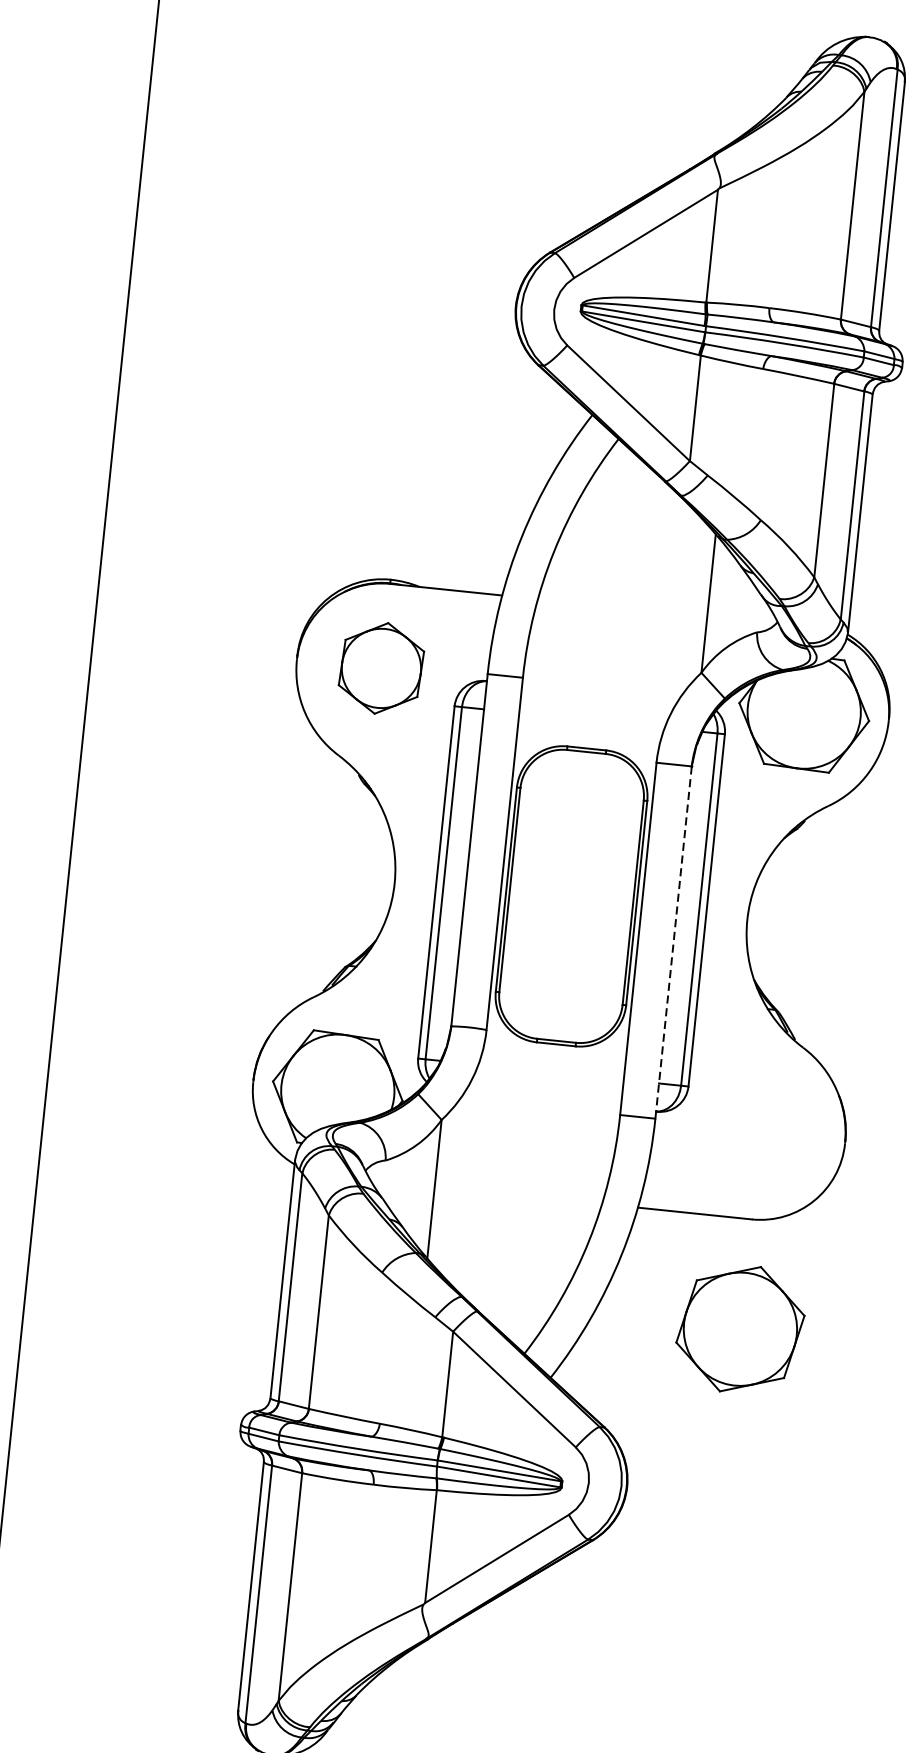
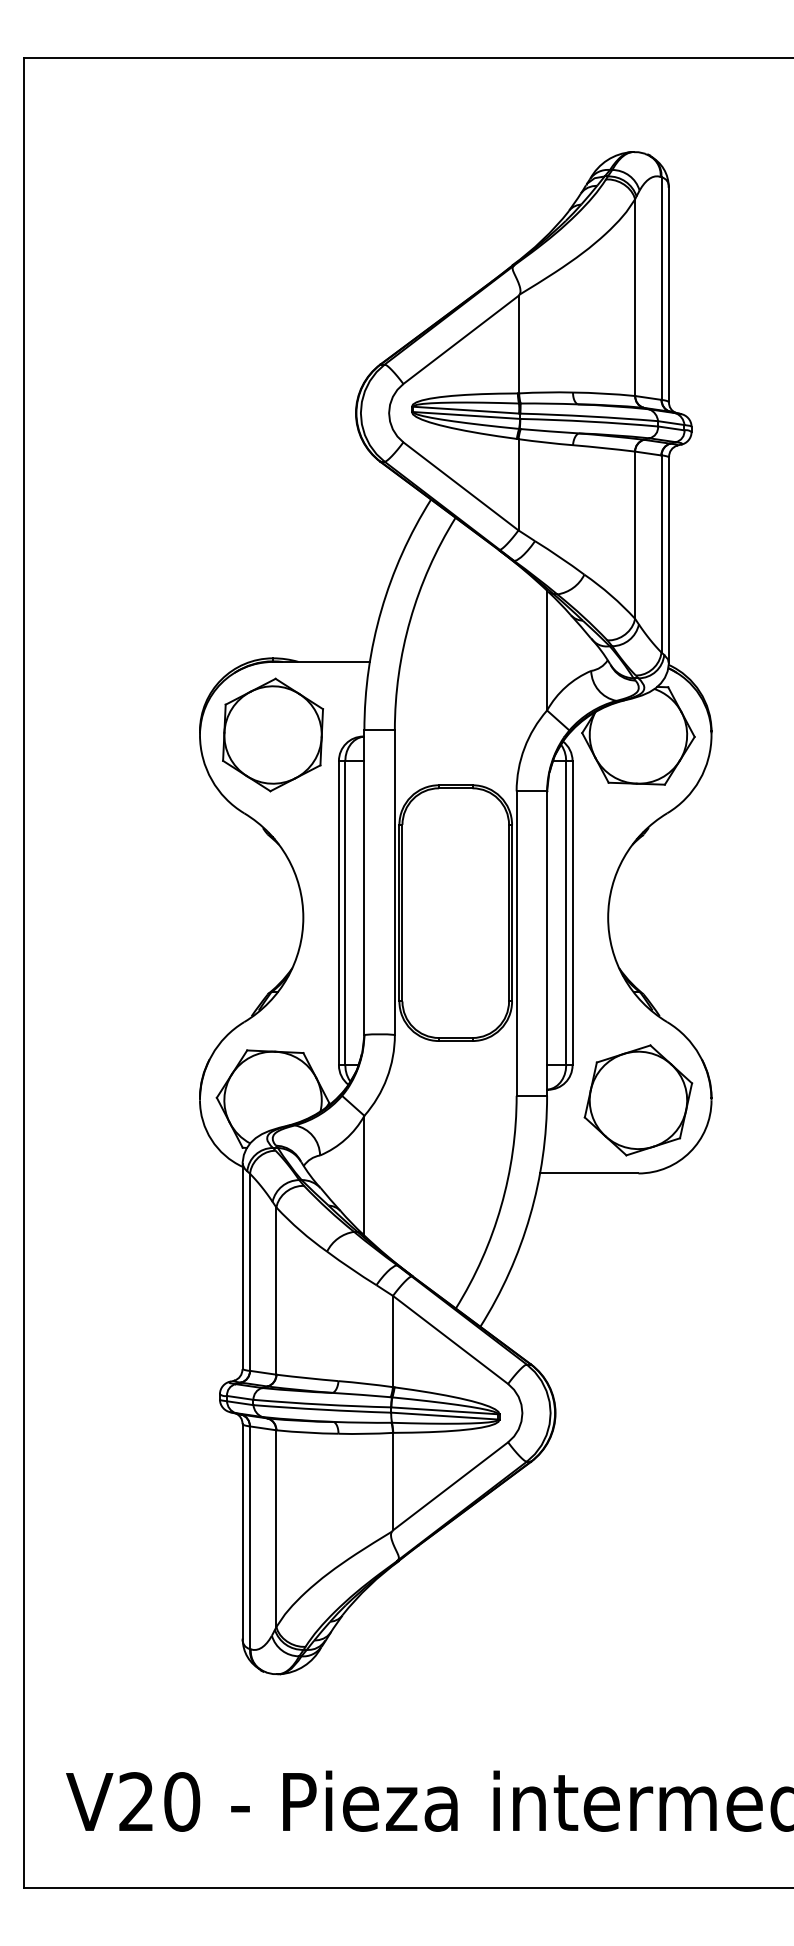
part: (380, 667) -> (272, 734), size x1.43
line: (673, 943) -> (547, 944), dashed -> solid
part: (740, 1329) -> (638, 1100), moved

